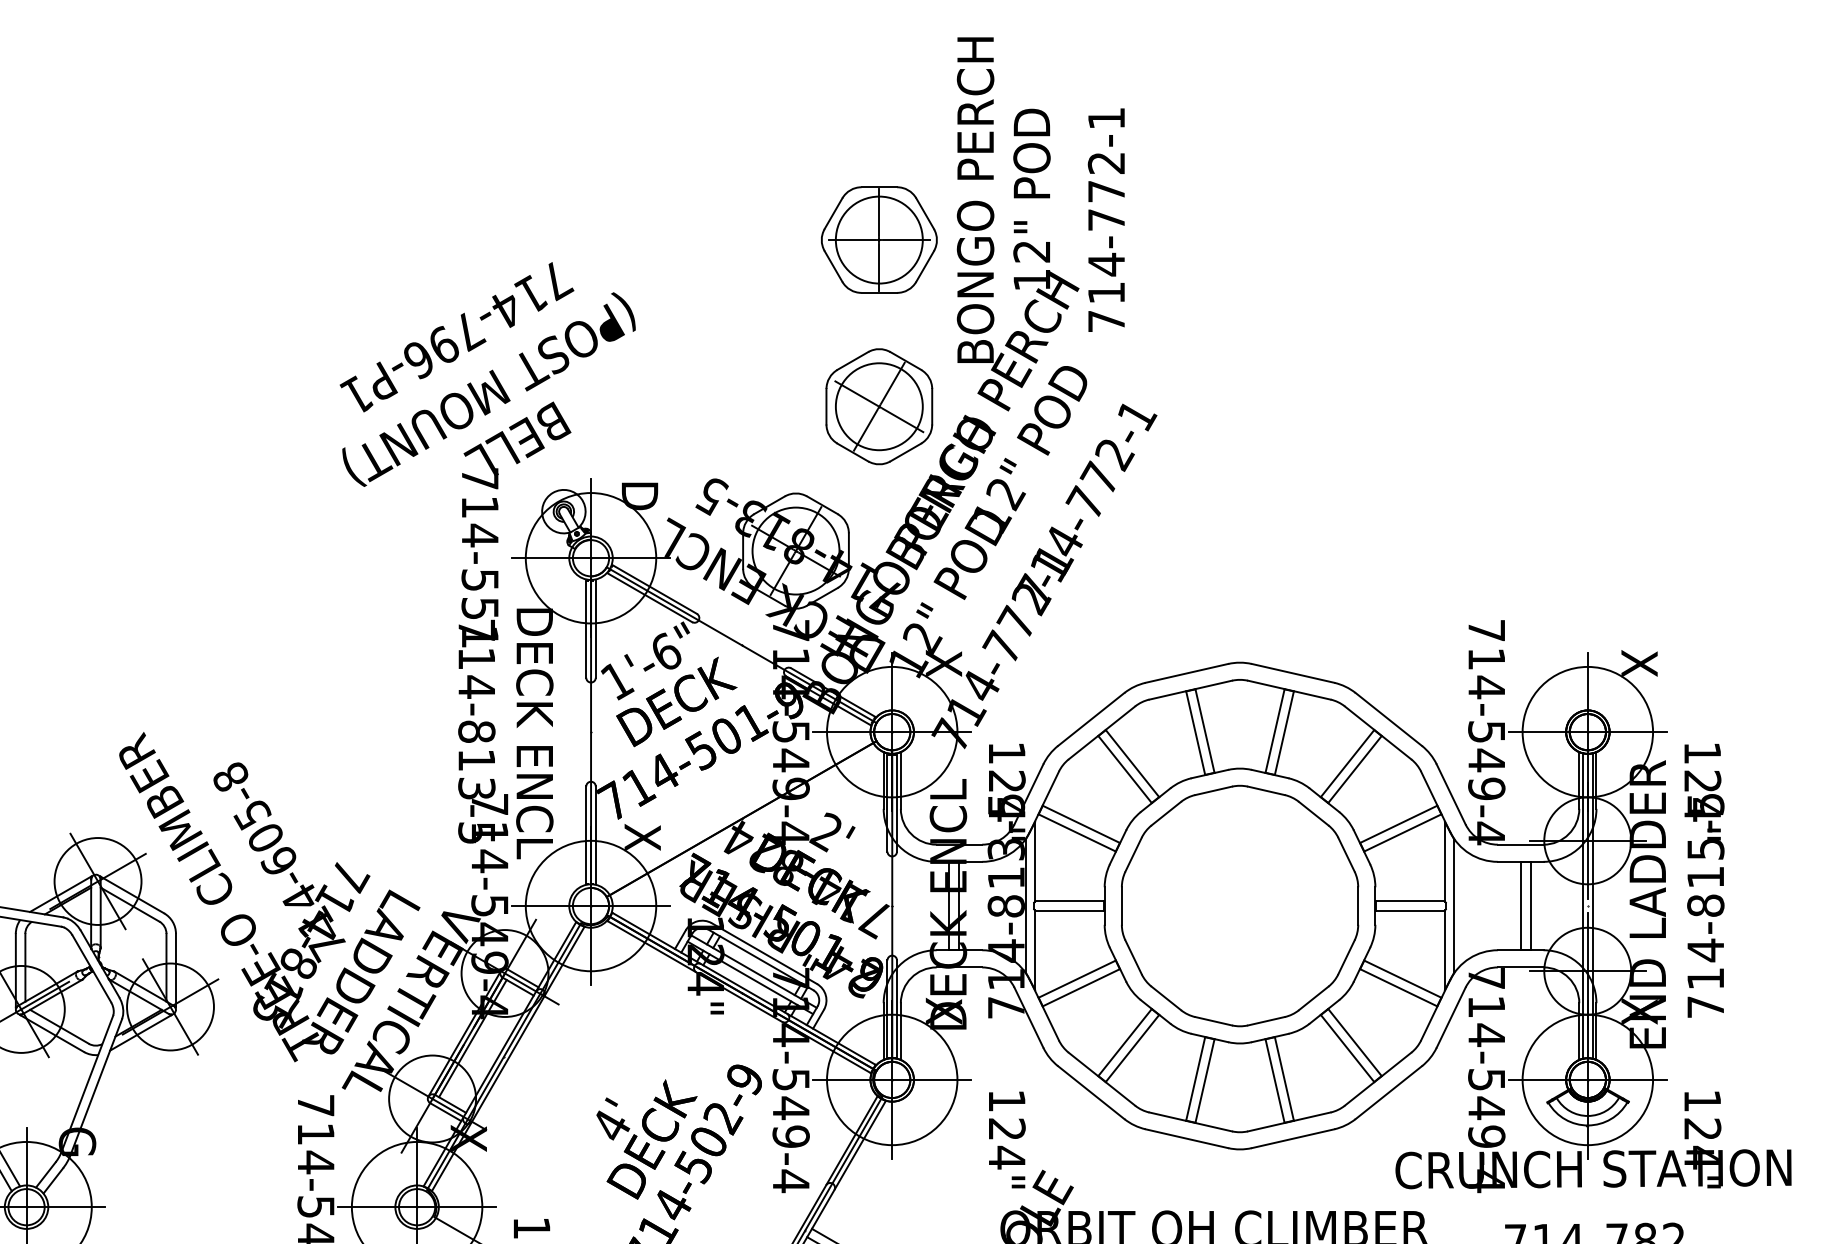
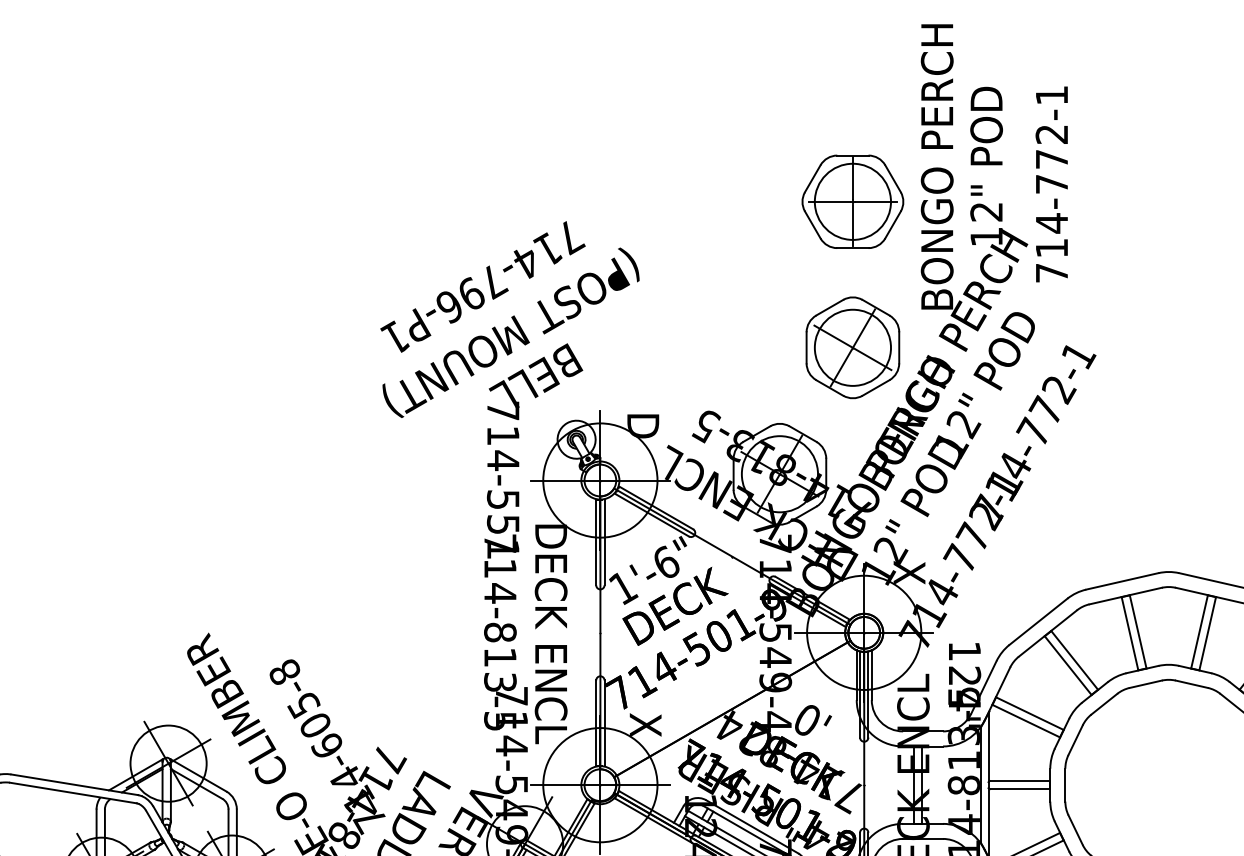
text: (825, 832) -> (805, 720), 2' -> 0'

